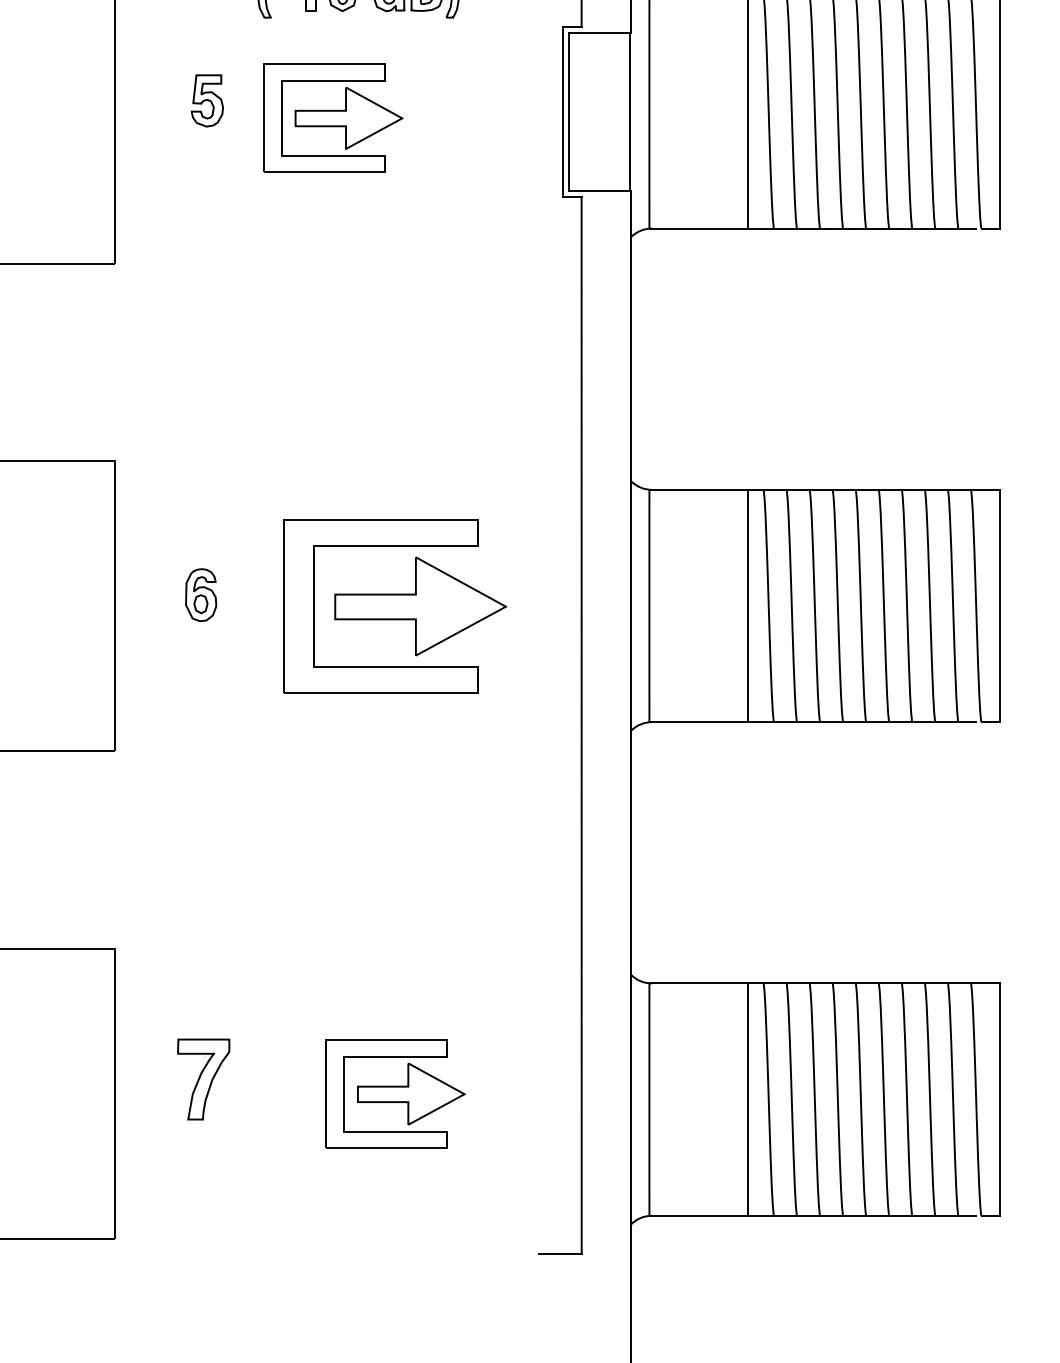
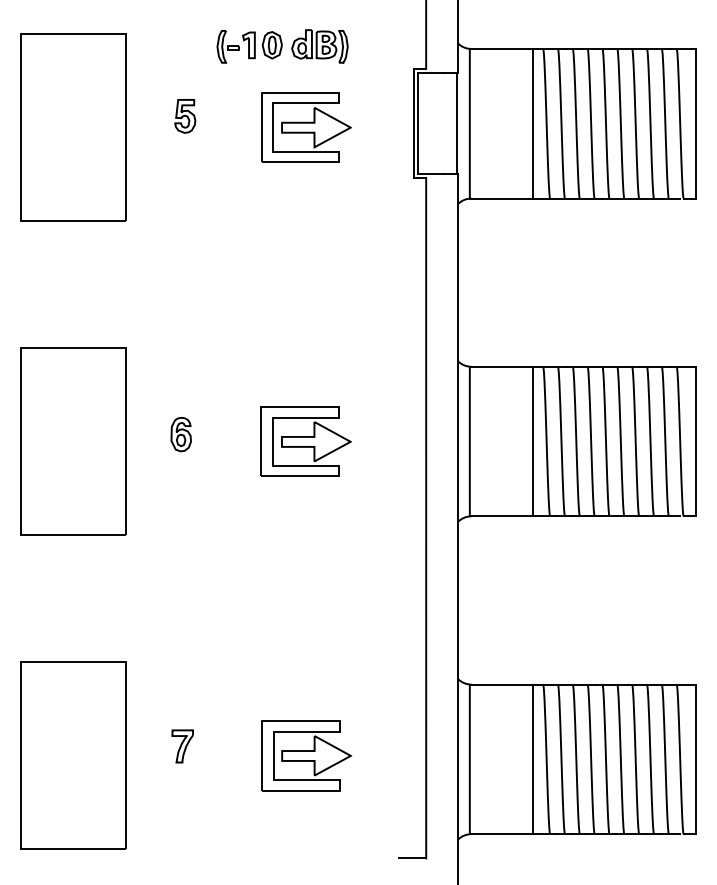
part: (333, 118) -> (306, 127), moved
part: (394, 605) -> (305, 441), size x0.62
part: (203, 1079) -> (182, 746), size x0.62

